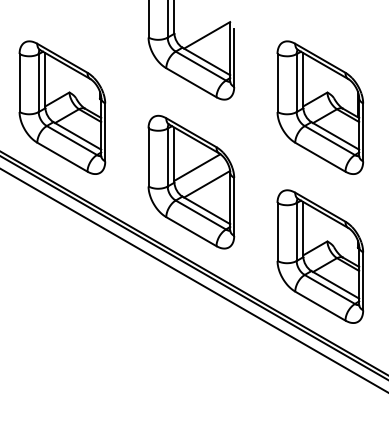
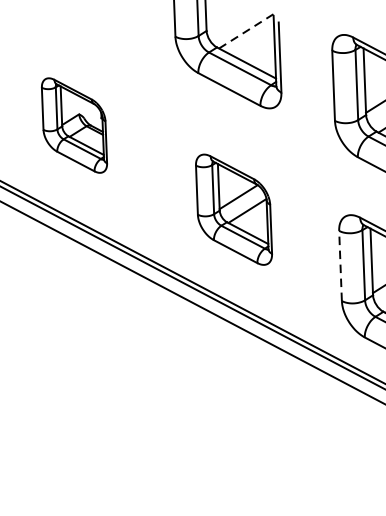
line: (207, 35) -> (246, 31), solid -> dashed
part: (62, 107) -> (74, 125), size x0.6
part: (191, 181) -> (234, 208), size x0.7
line: (277, 231) -> (340, 265), solid -> dashed

